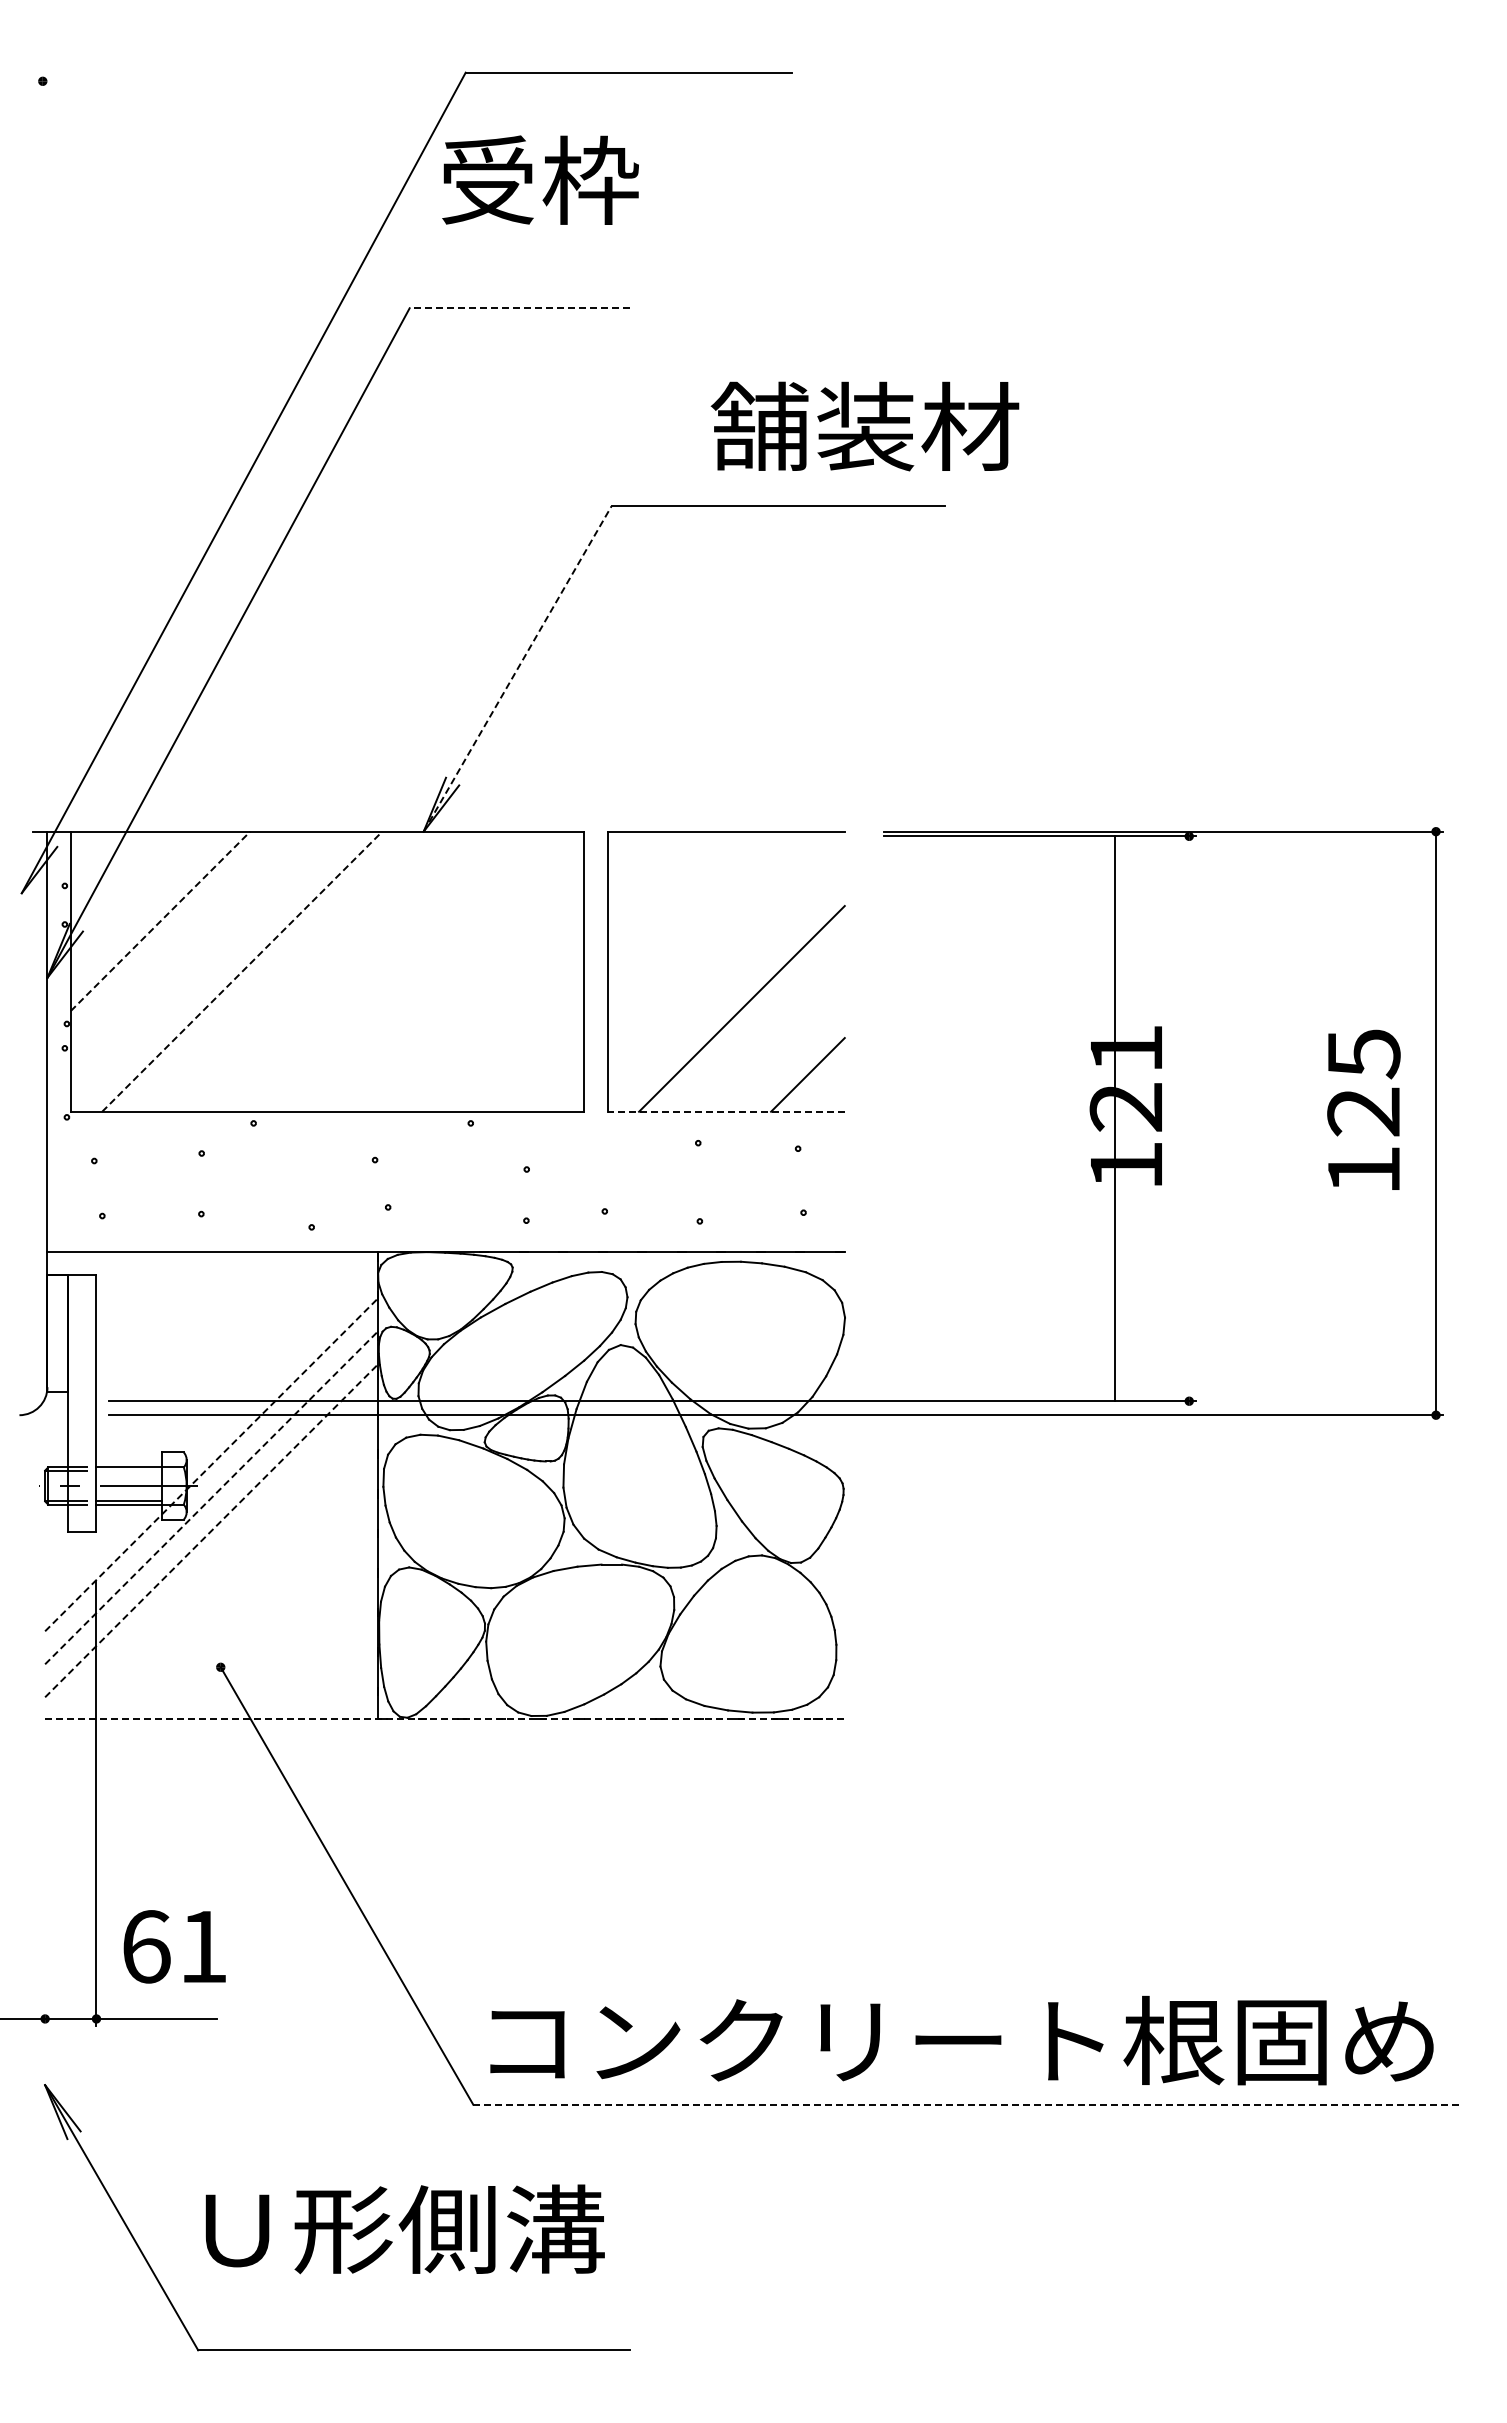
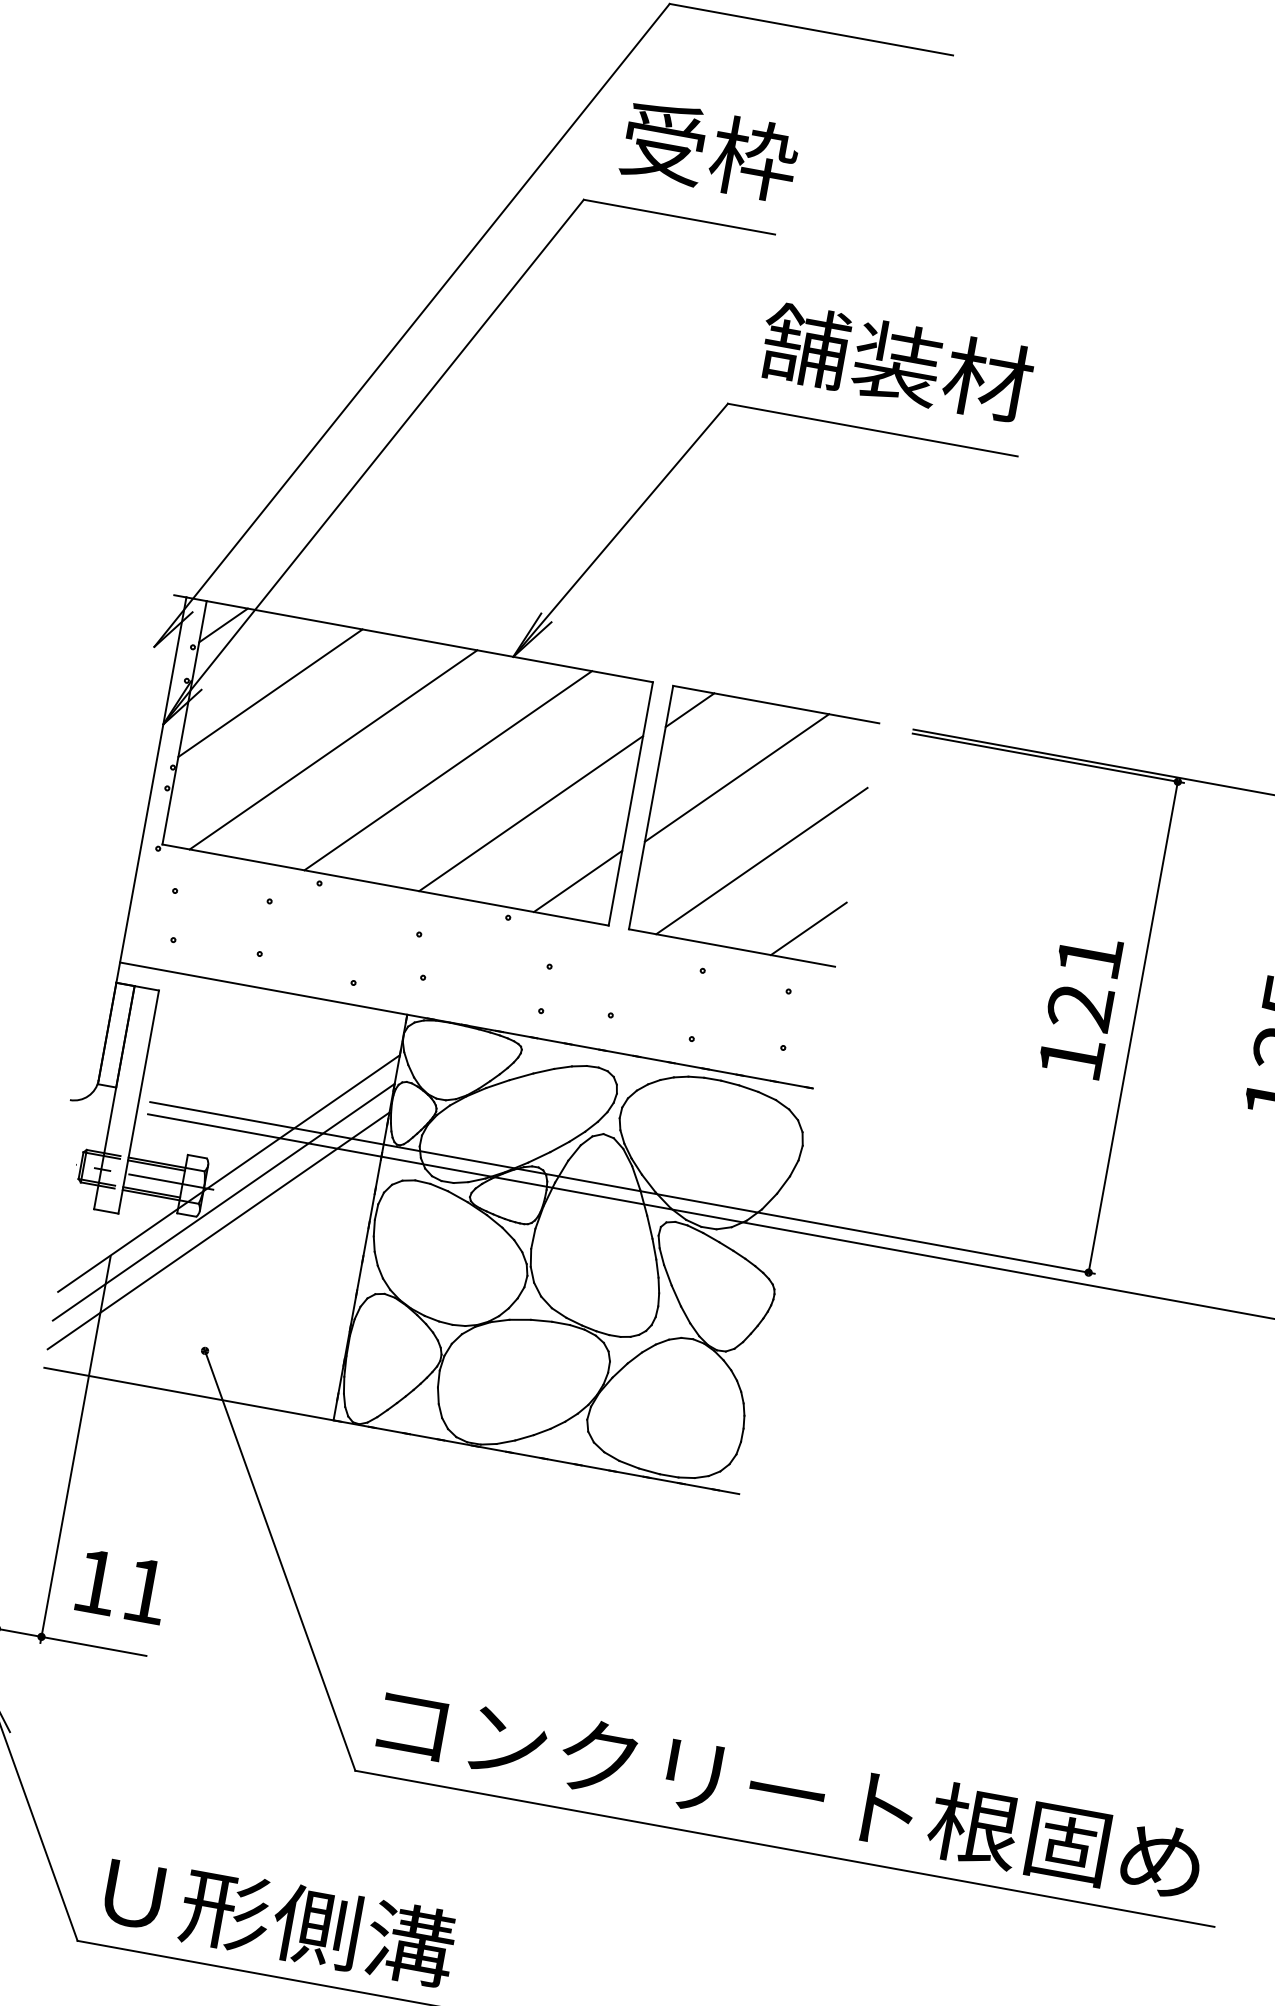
text: (540, 179) -> (710, 150), moved
line: (519, 308) -> (679, 217), dashed -> solid
text: (864, 426) -> (896, 362), moved
line: (517, 669) -> (620, 530), dashed -> solid
line: (94, 855) -> (223, 625), added
line: (631, 855) -> (690, 710), added
line: (160, 921) -> (270, 693), dashed -> solid
line: (697, 921) -> (737, 778), added
line: (242, 971) -> (333, 749), dashed -> solid
line: (374, 971) -> (448, 770), added
line: (475, 1002) -> (531, 813), added
line: (541, 1068) -> (578, 881), added
line: (726, 1111) -> (732, 947), dashed -> solid
line: (1115, 1118) -> (1133, 1027), moved
line: (211, 1464) -> (229, 1173), dashed -> solid
line: (128, 1470) -> (155, 1165), added
line: (211, 1497) -> (223, 1201), dashed -> solid
line: (211, 1530) -> (218, 1230), dashed -> solid
line: (444, 1718) -> (391, 1430), dashed -> solid
text: (146, 1946) -> (96, 1581), 61 -> 11
line: (968, 2104) -> (785, 1848), dashed -> solid
text: (404, 2229) -> (279, 1920), moved

